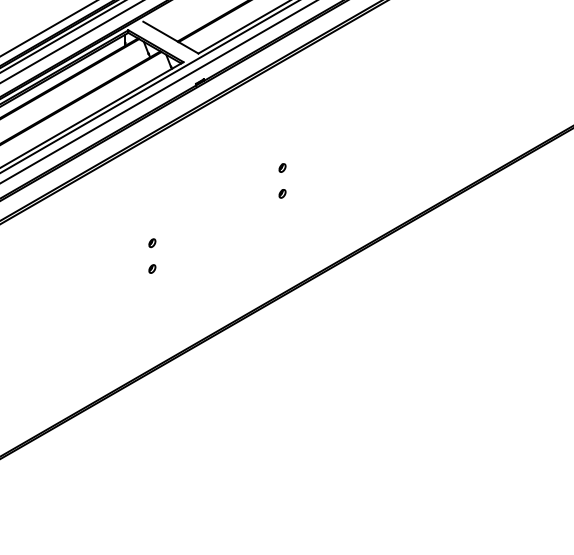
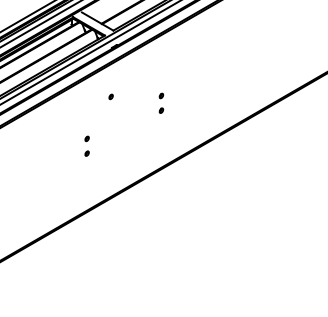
part: (193, 168) -> (110, 96), added

